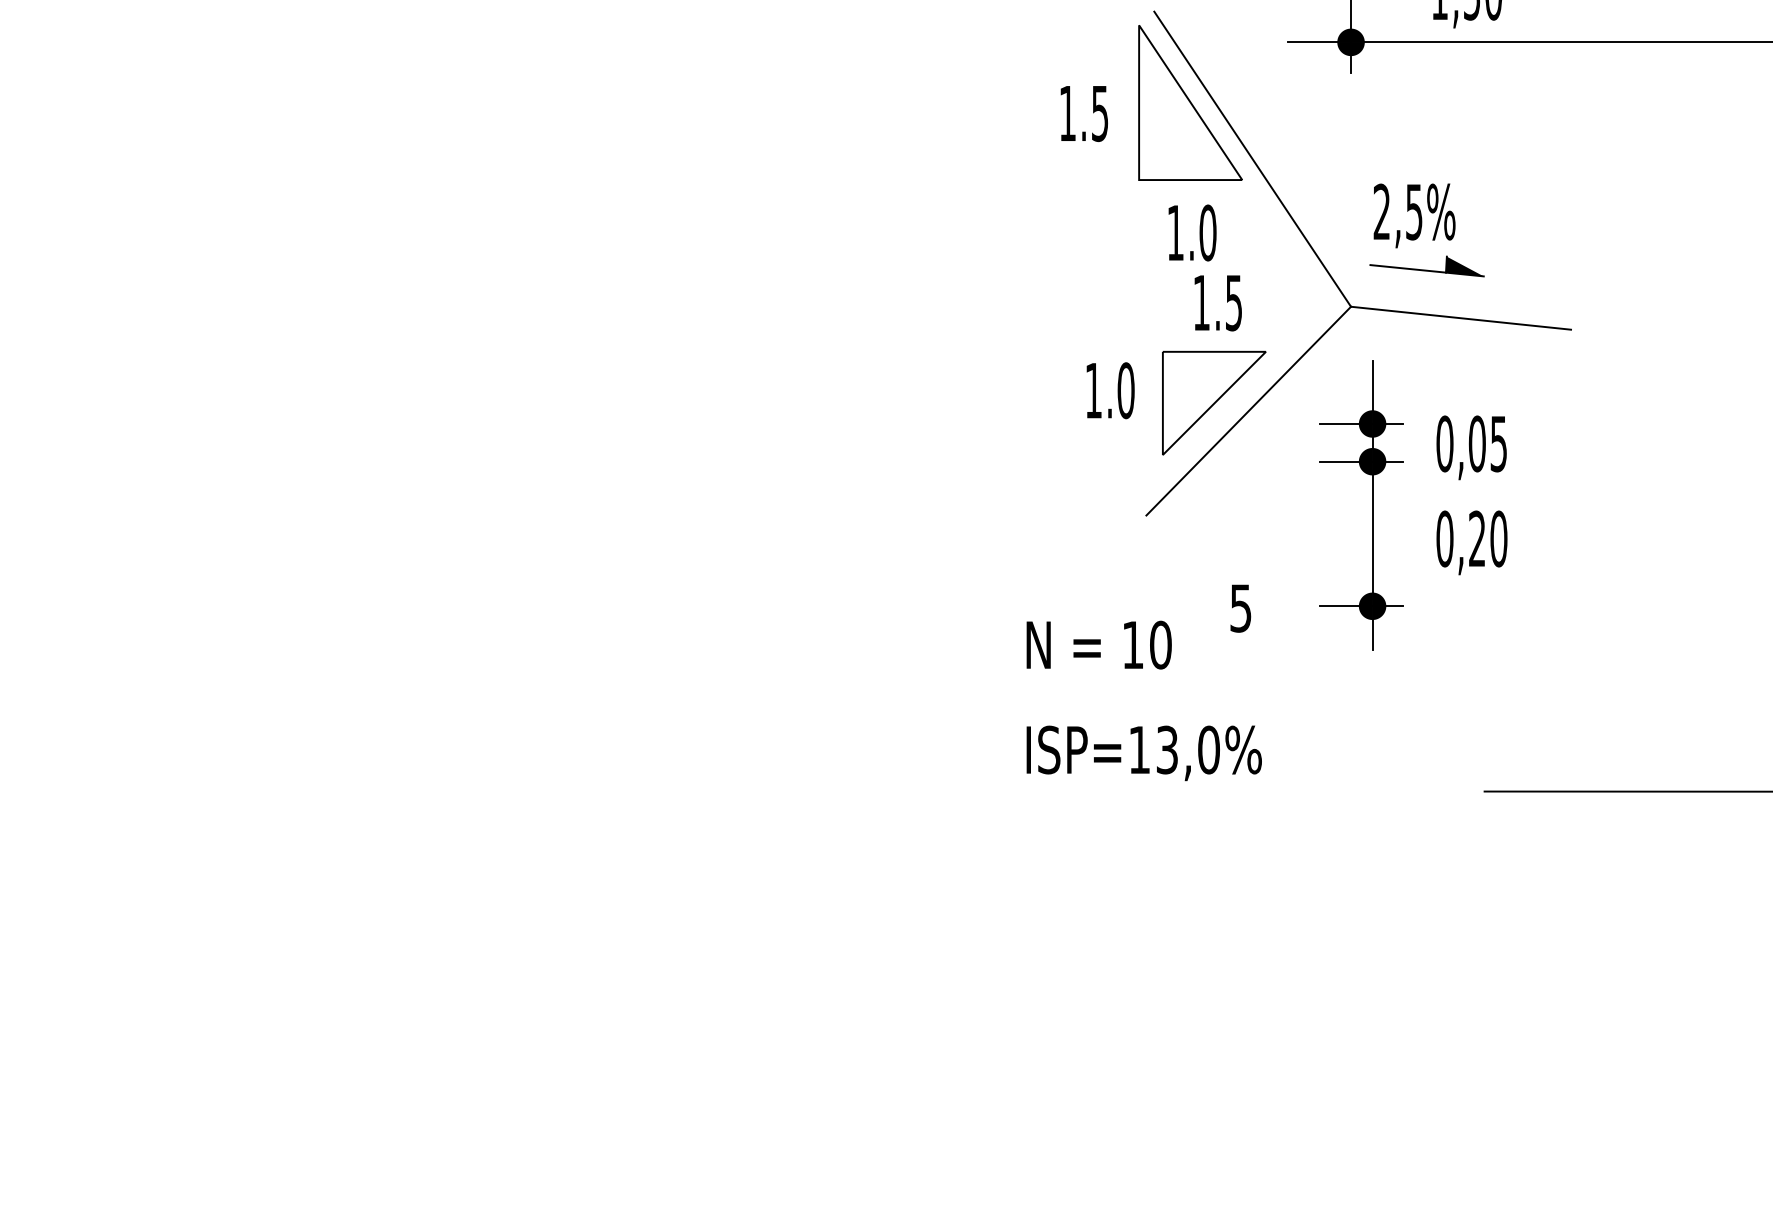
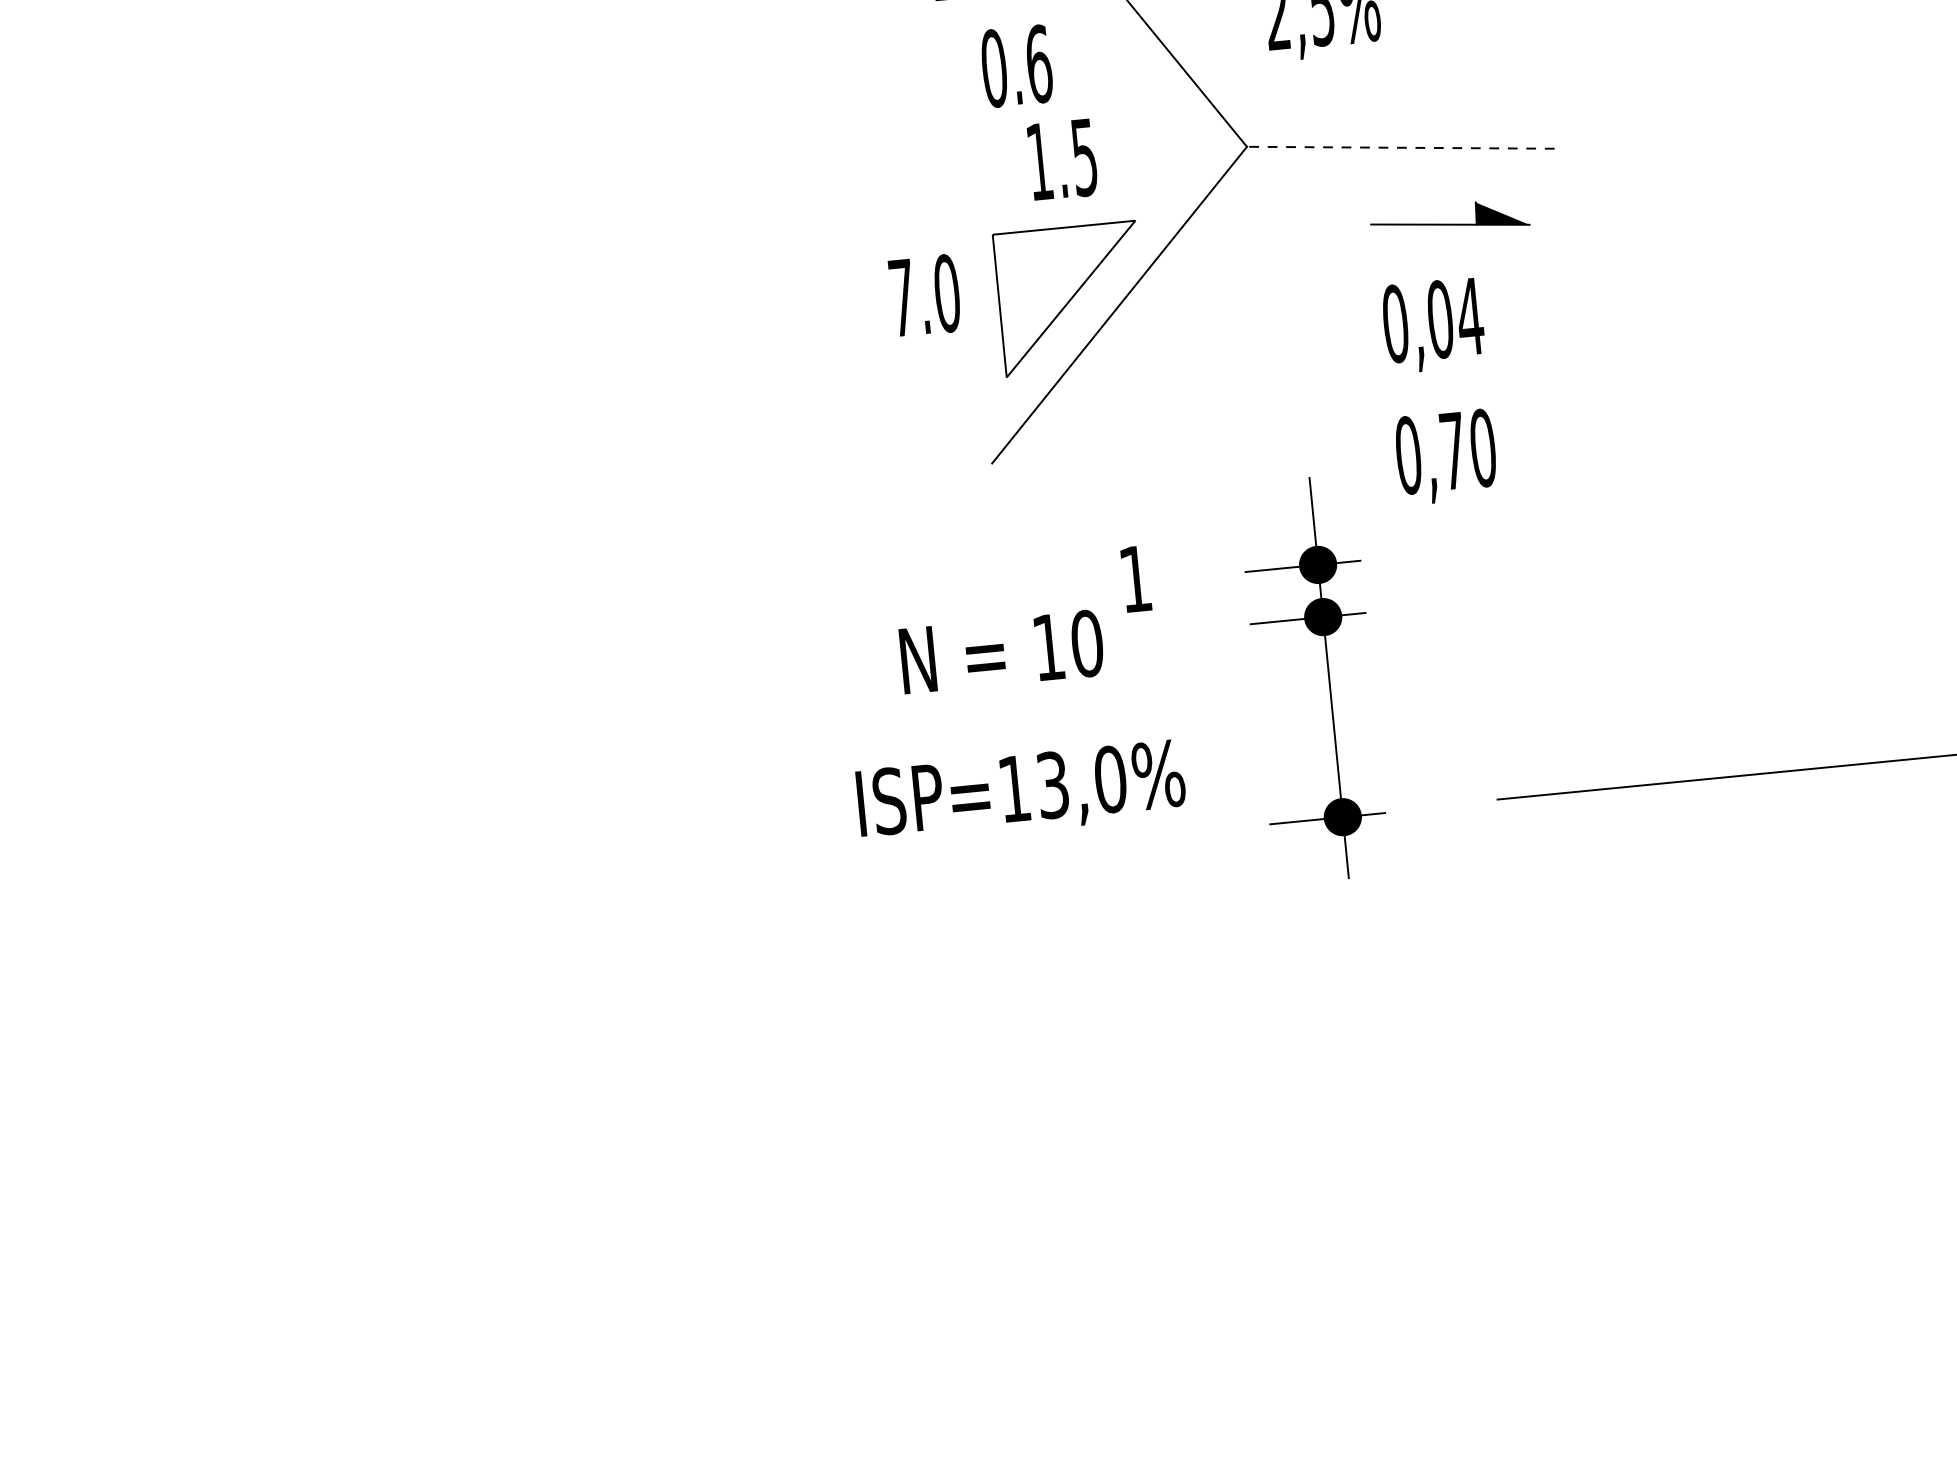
text: (1191, 232) -> (1016, 65), 1.0 -> 0.6
part: (1426, 266) -> (1448, 218), moved
line: (1461, 318) -> (1401, 148), solid -> dashed
text: (1093, 390) -> (901, 297), 1.0 -> 7.0
text: (1498, 444) -> (1469, 317), 0,05 -> 0,04
part: (1372, 505) -> (1329, 677), moved
text: (1477, 538) -> (1453, 450), 0,20 -> 0,70
text: (1240, 608) -> (1134, 579), 5 -> 1
text: (1098, 644) -> (1000, 651), moved

